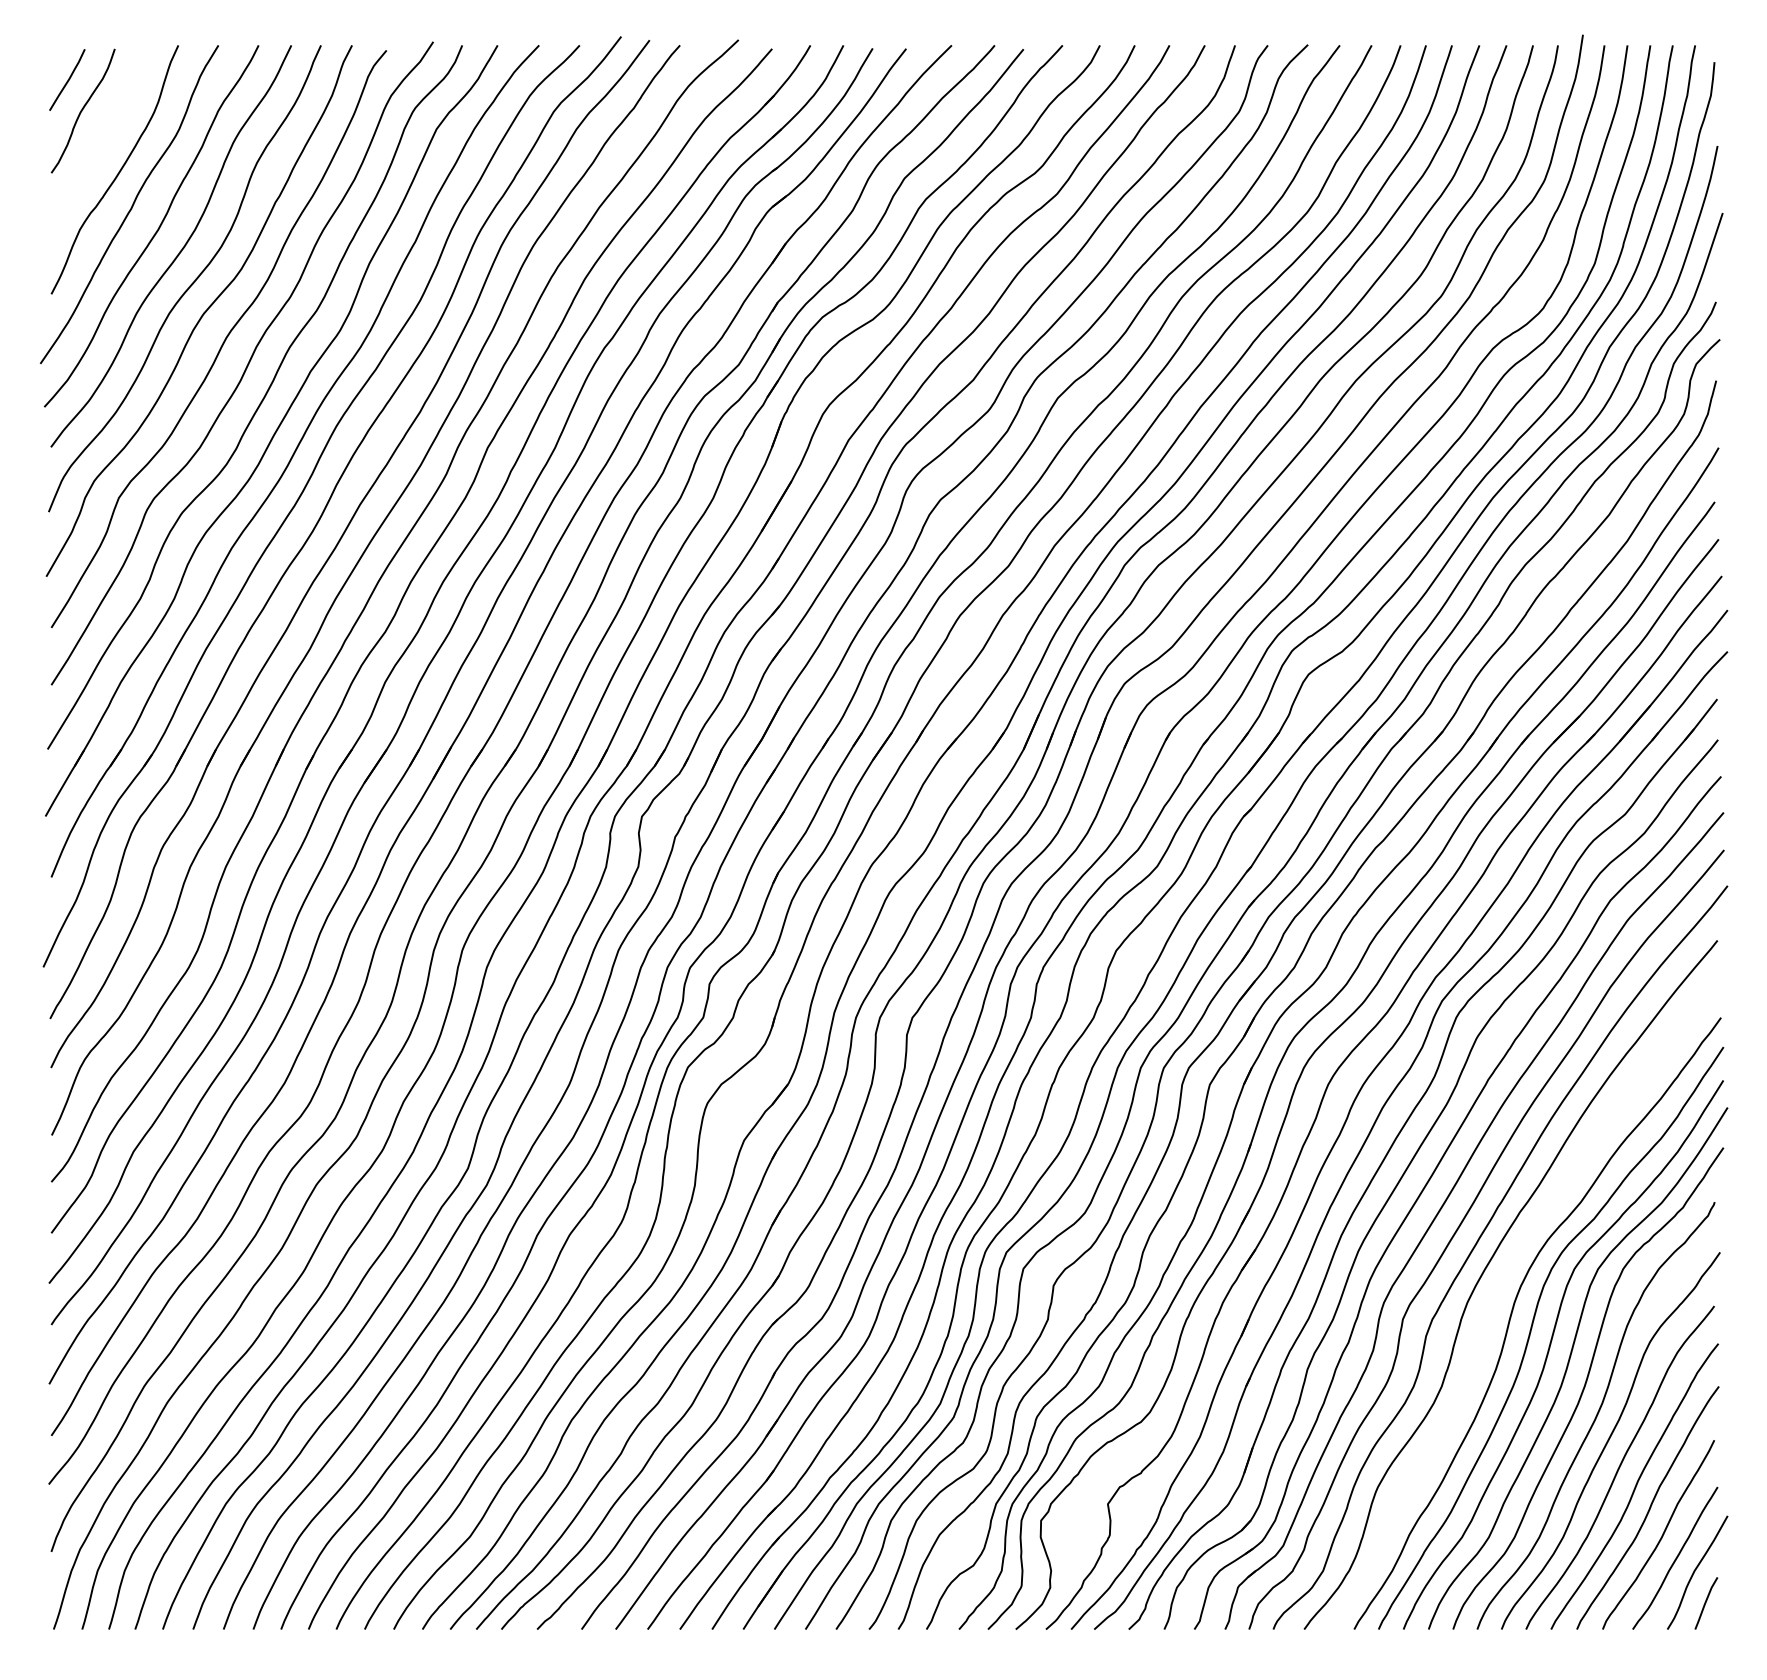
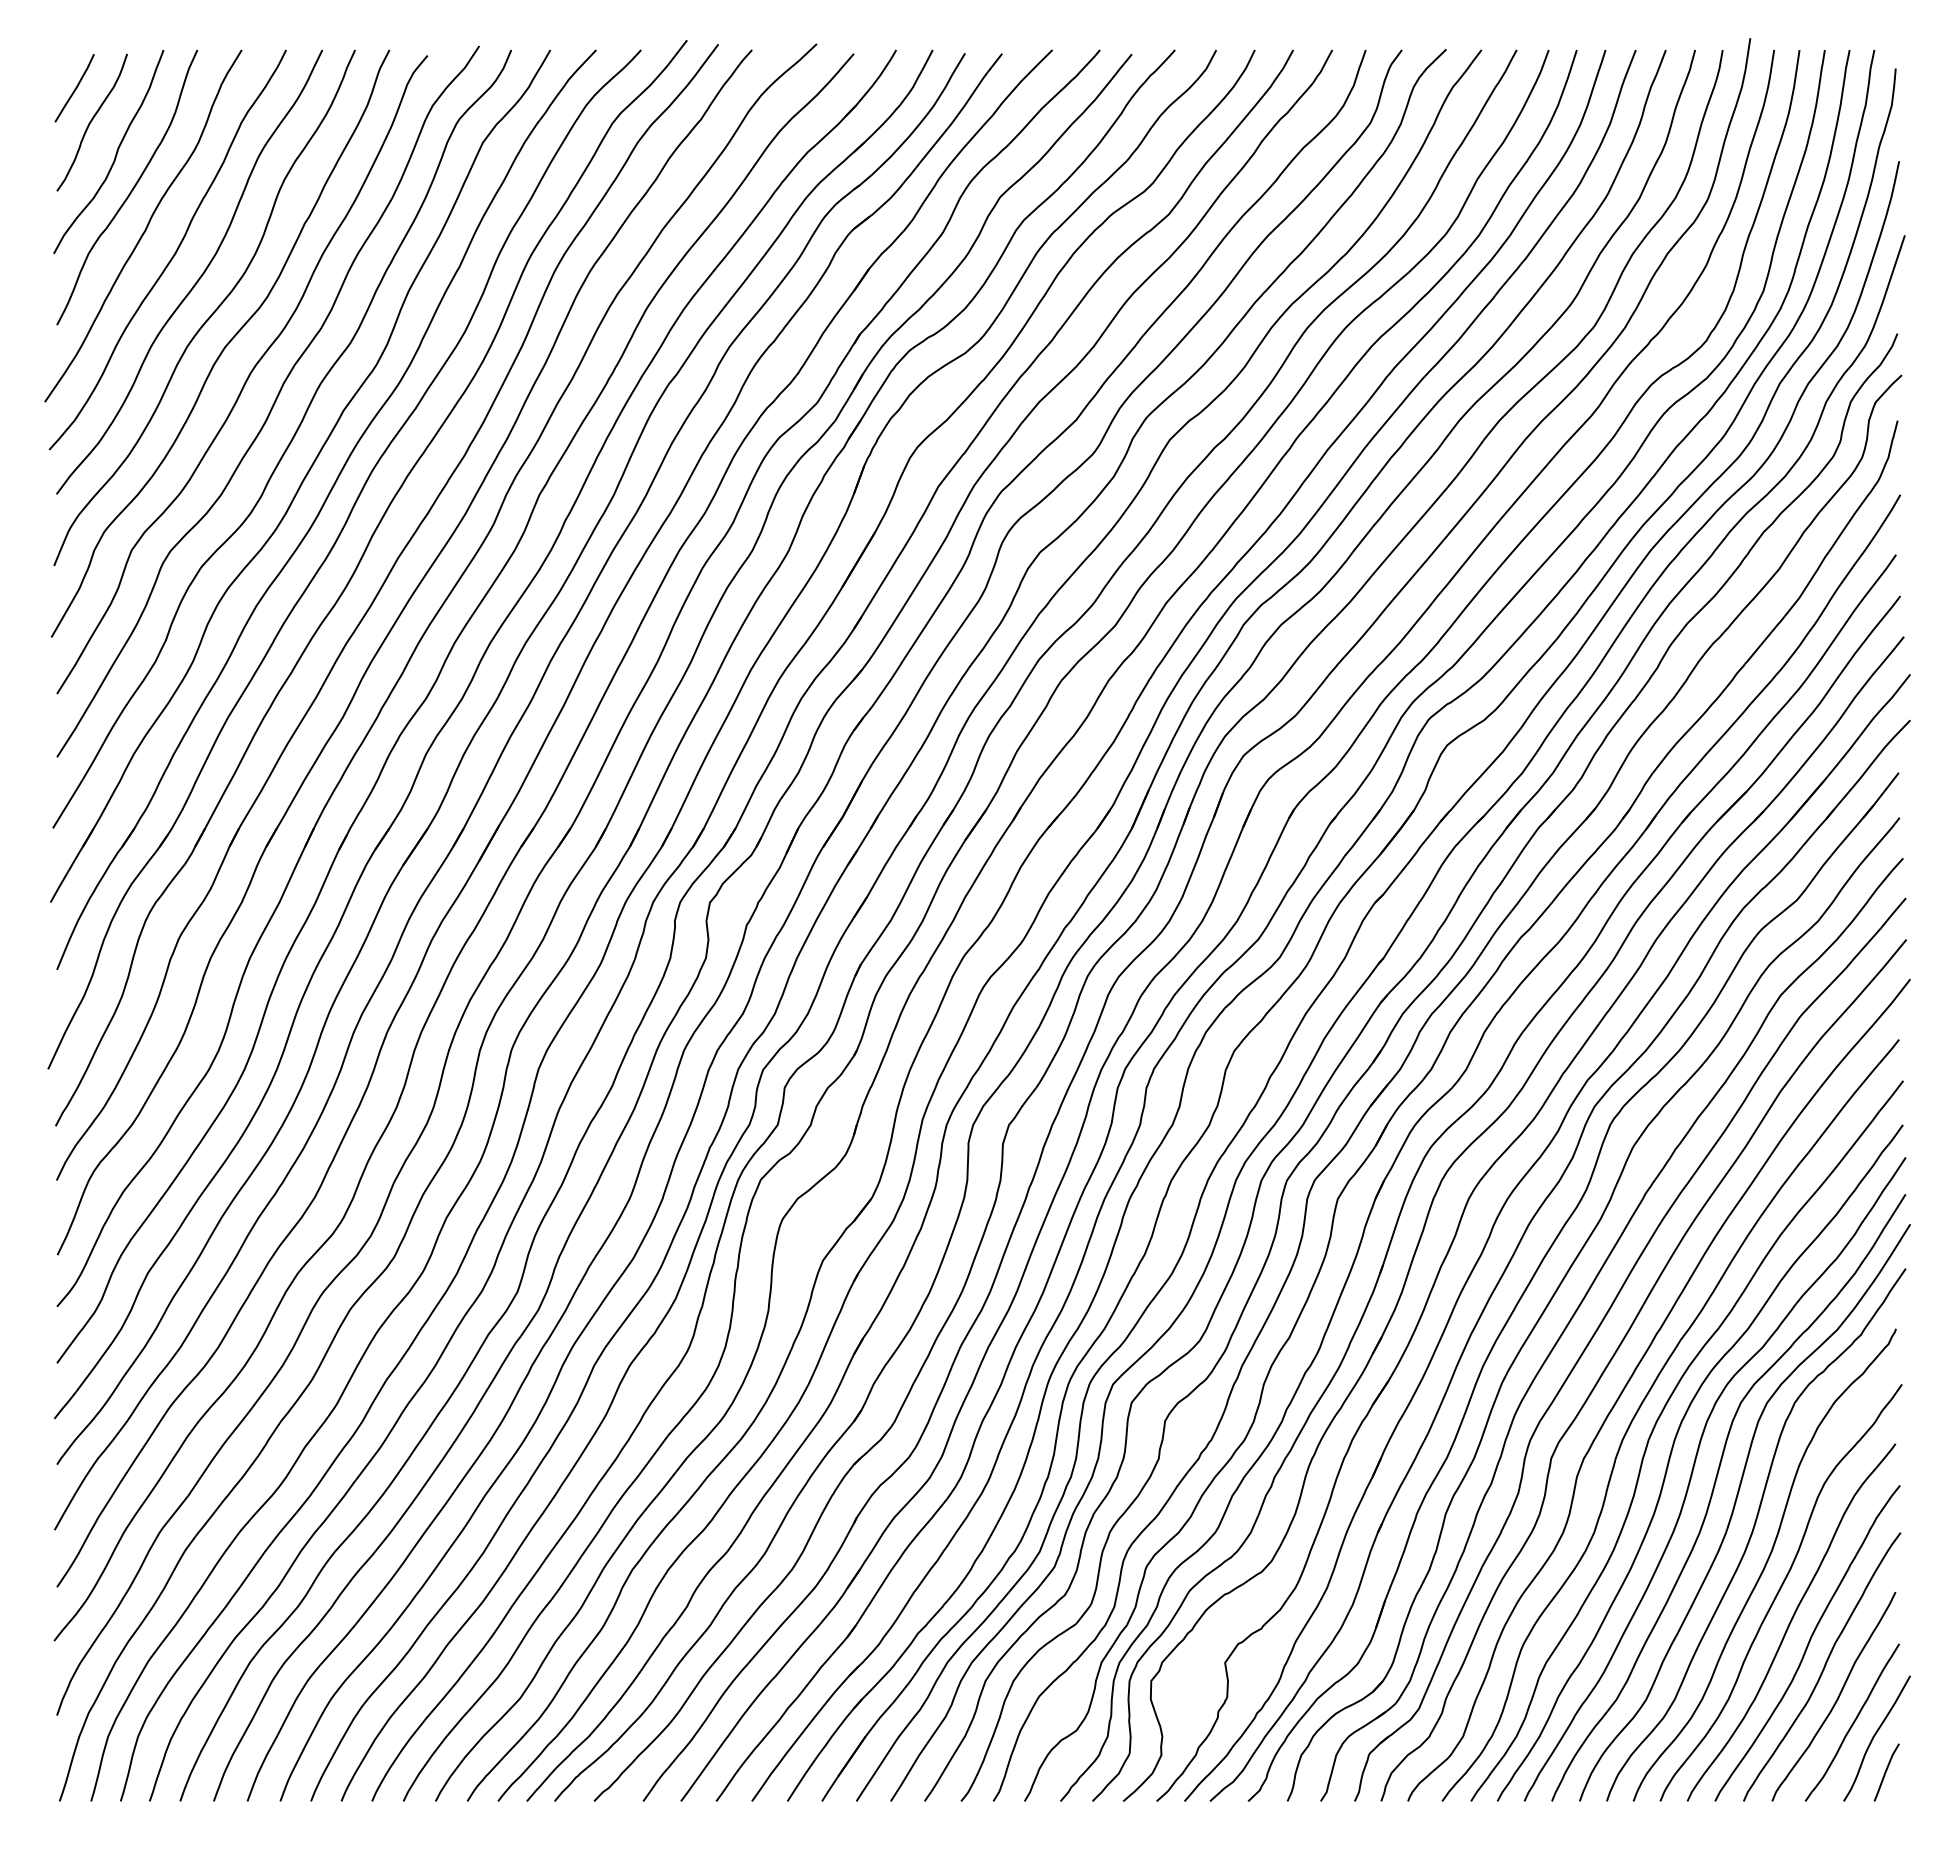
curve: (104, 139) -> (115, 153), added
curve: (1497, 1291) -> (1655, 1427), added

